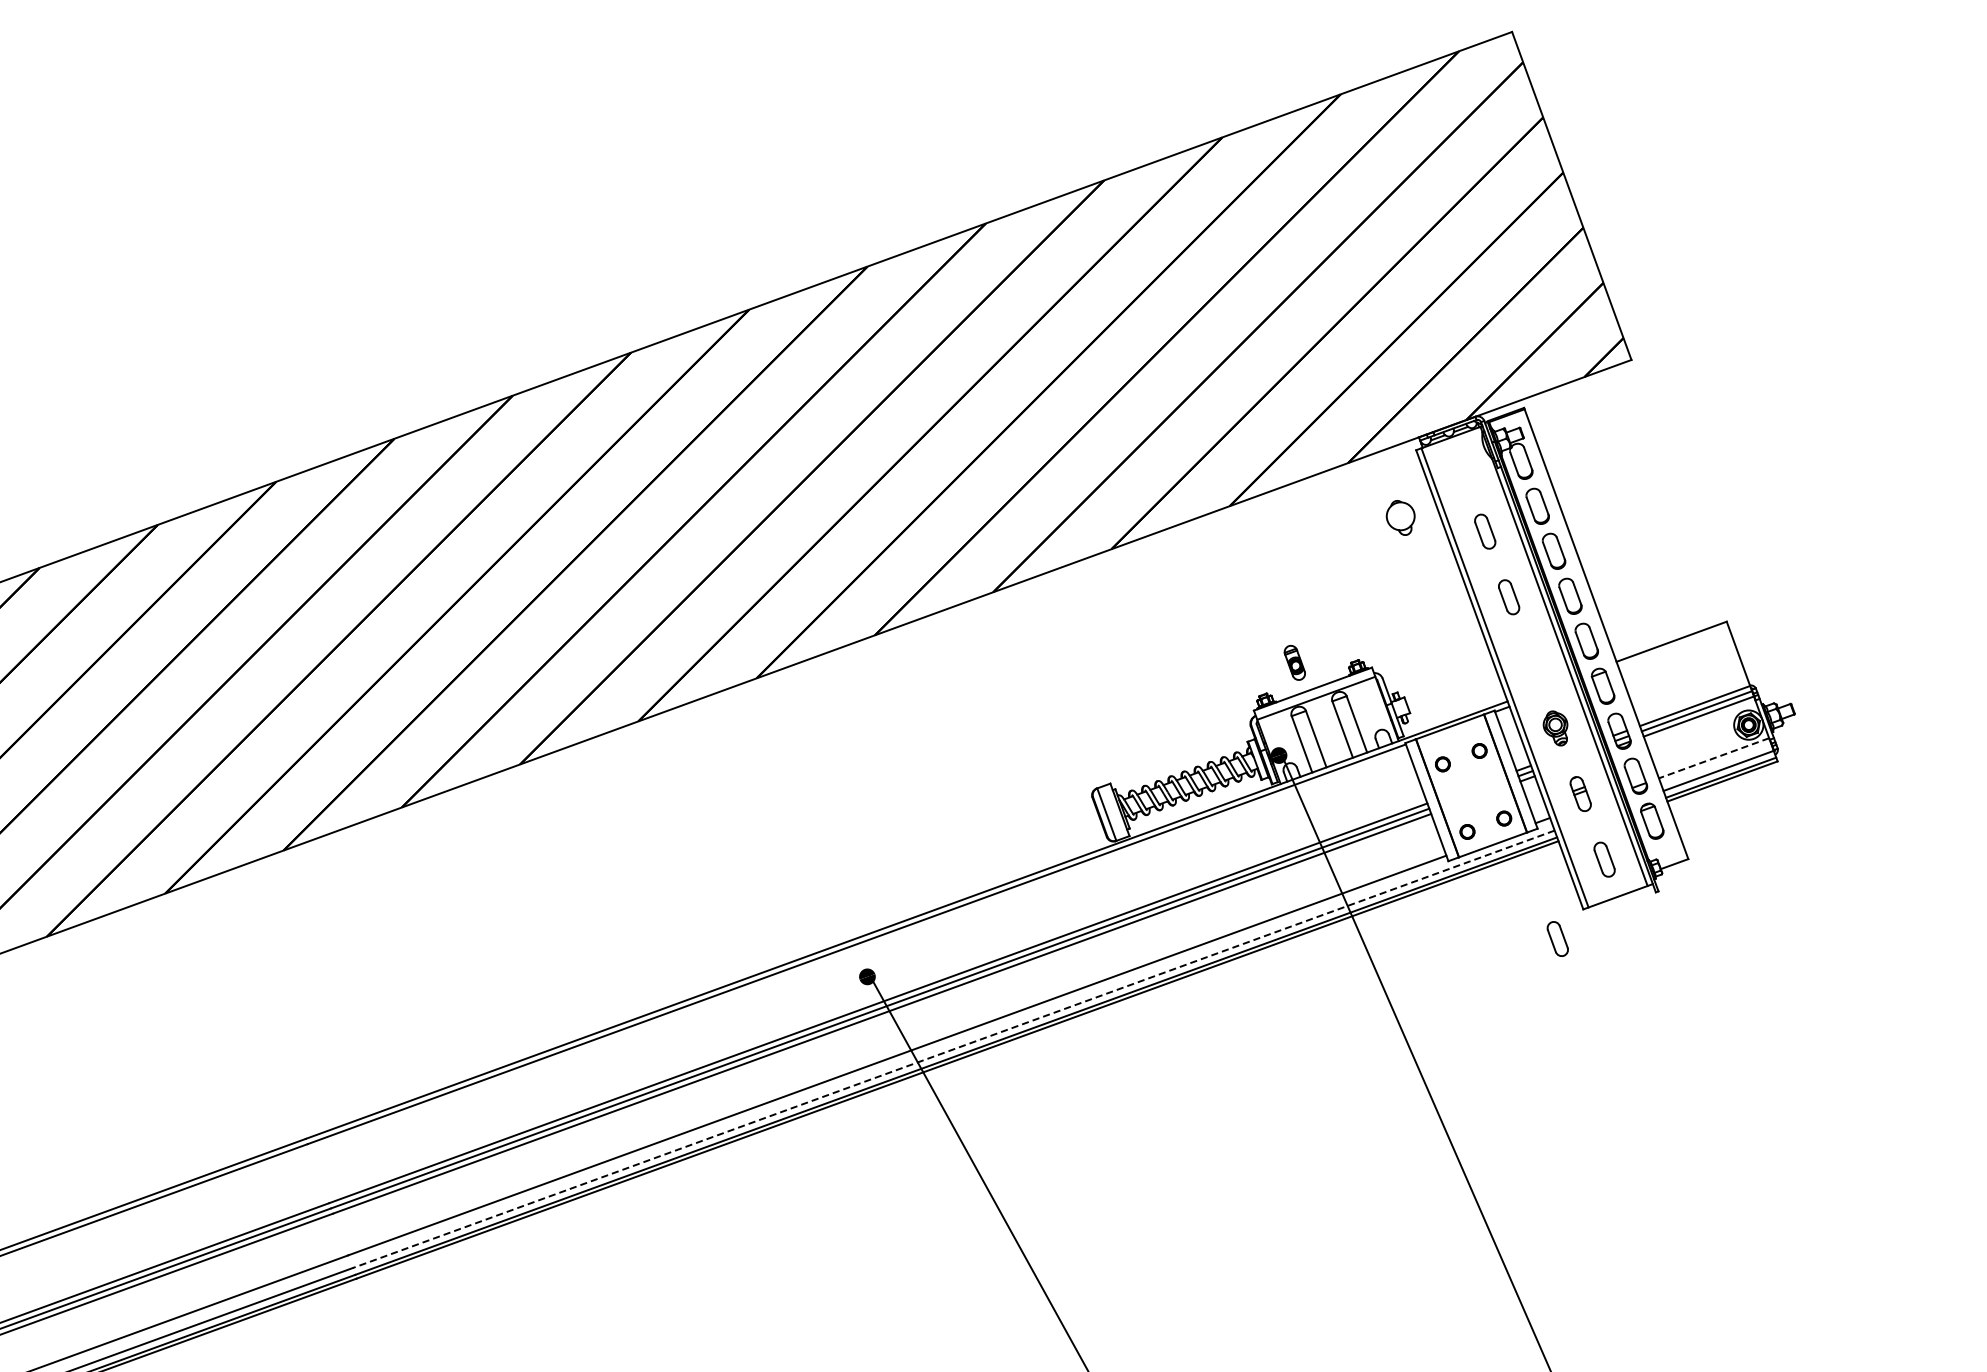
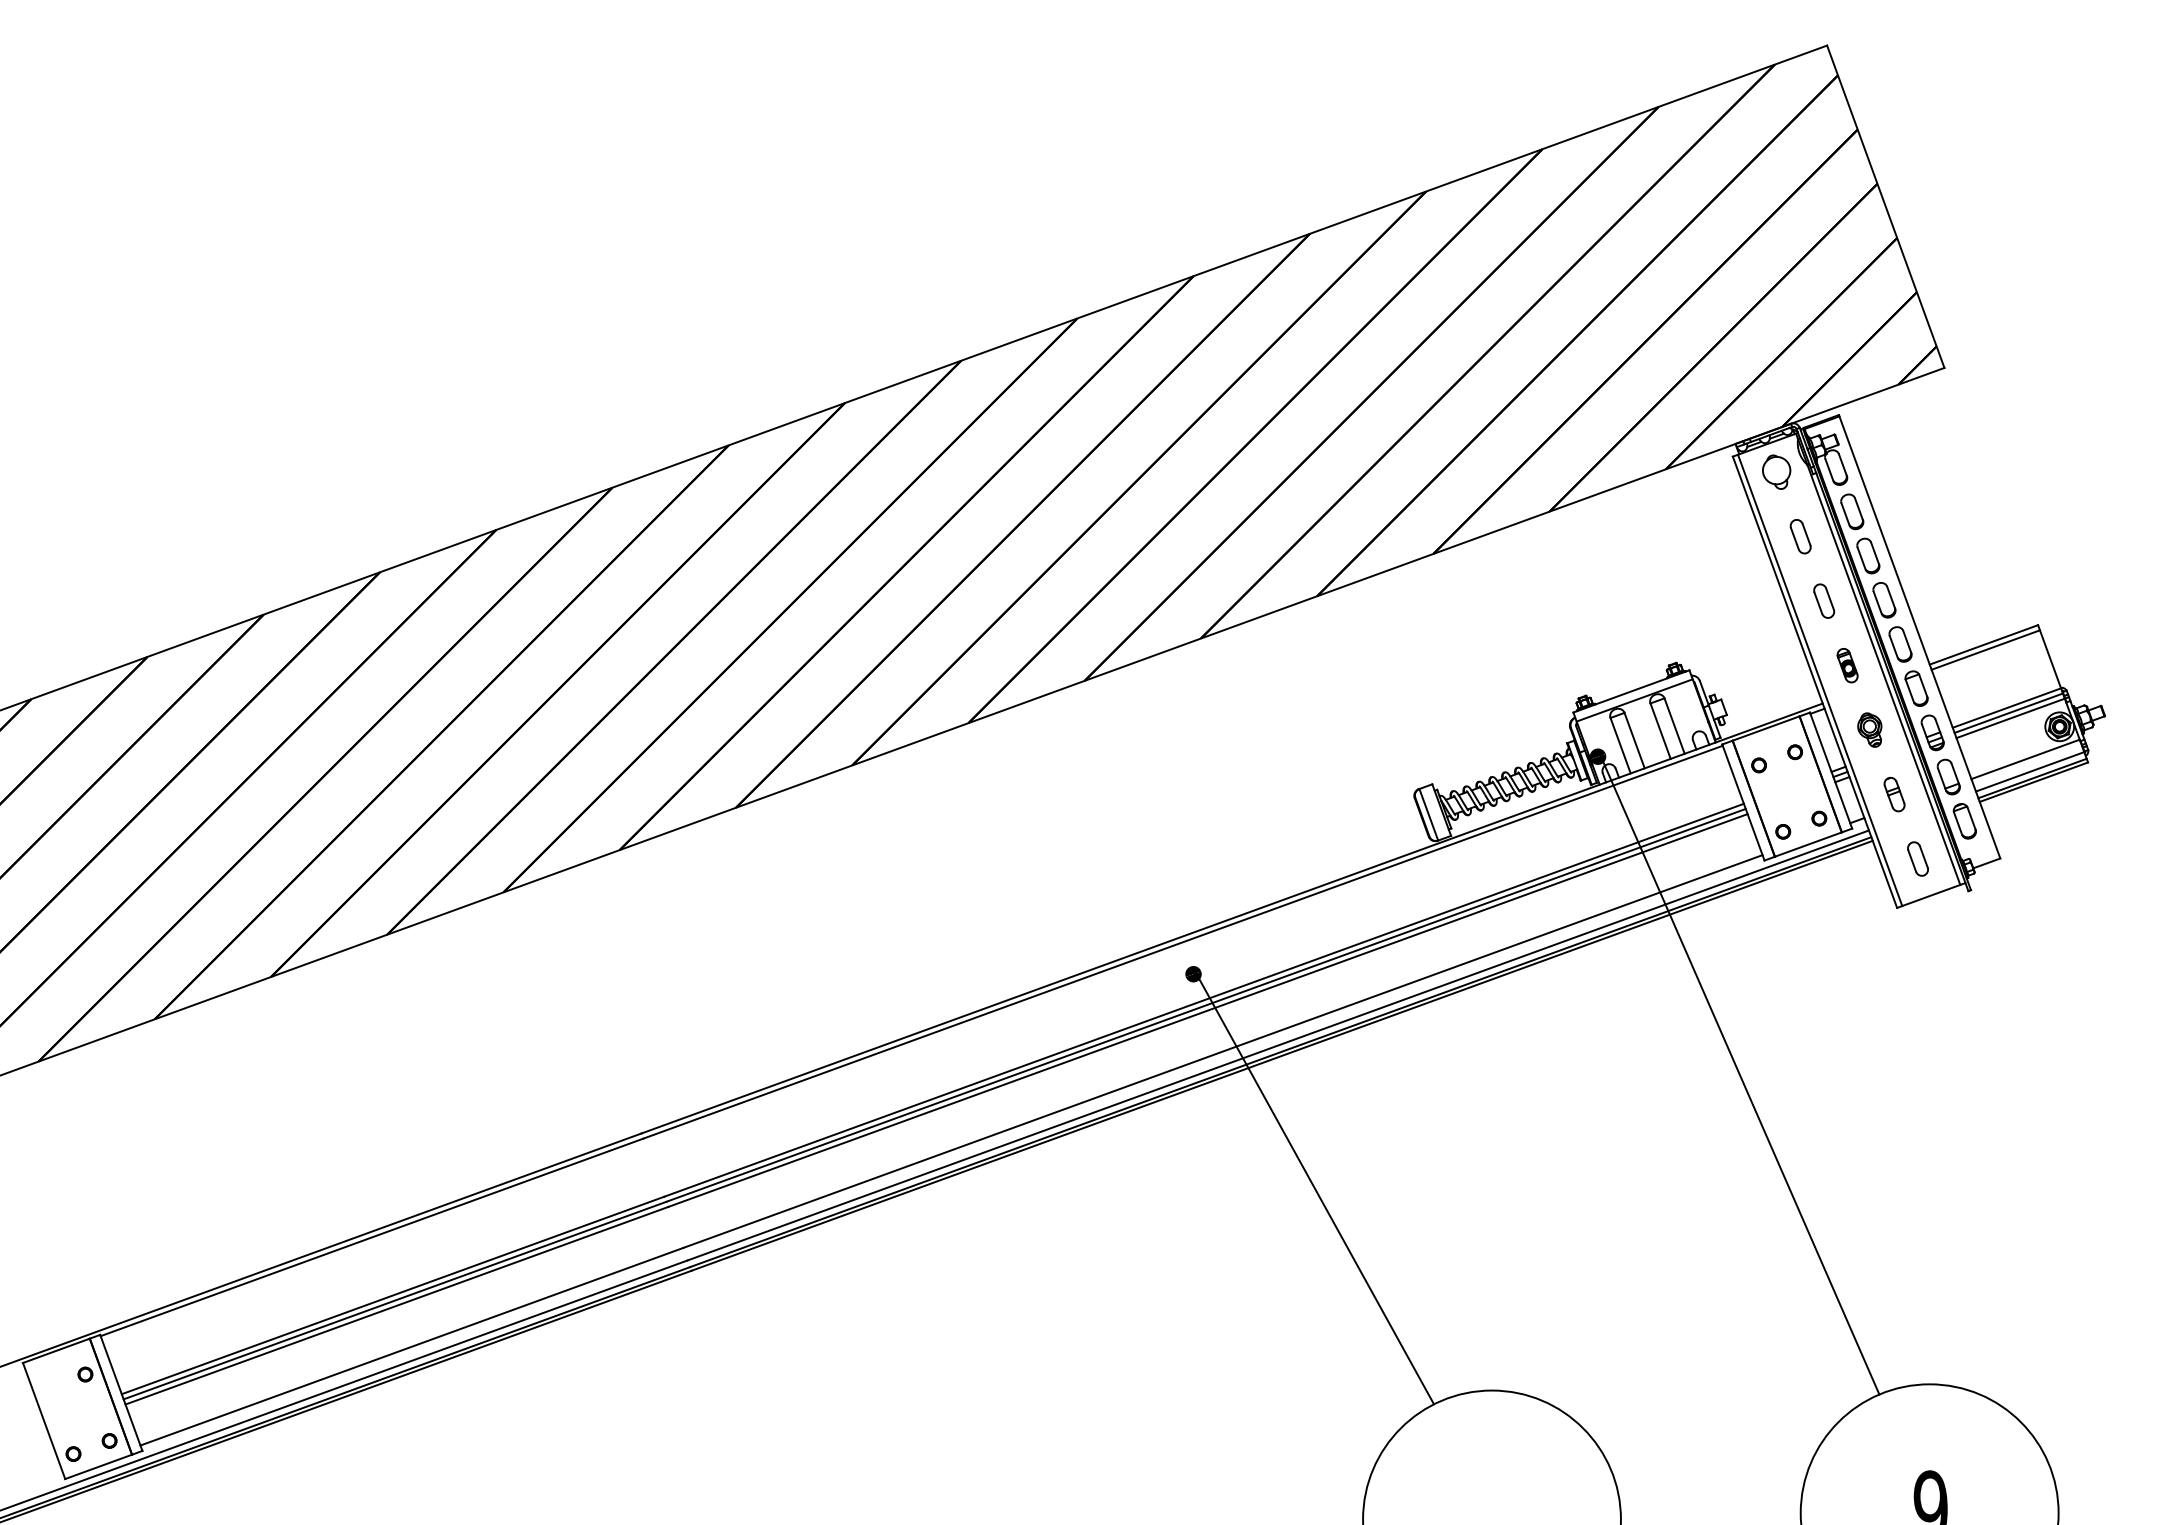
part: (1400, 517) -> (1776, 471), moved
line: (1673, 646) -> (1985, 649), added
part: (1294, 662) -> (1847, 665), moved
line: (1713, 758) -> (2025, 759), dashed -> solid
part: (1557, 938) -> (1871, 936), removed
line: (952, 1049) -> (1277, 1045), dashed -> solid

